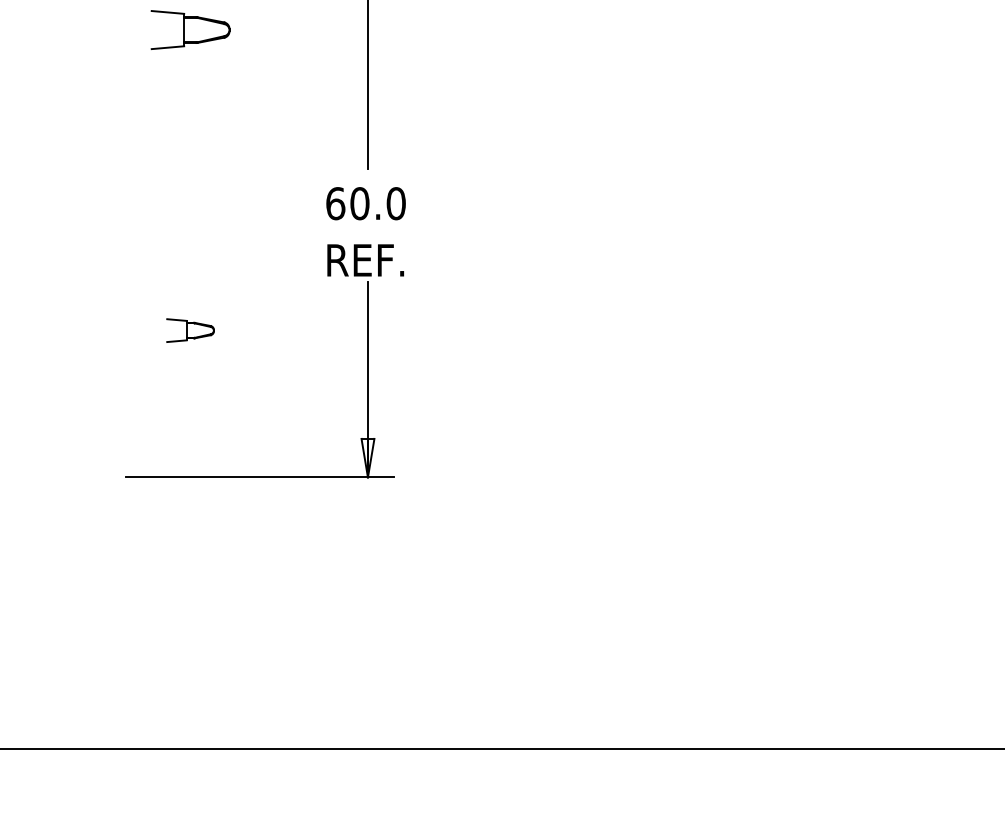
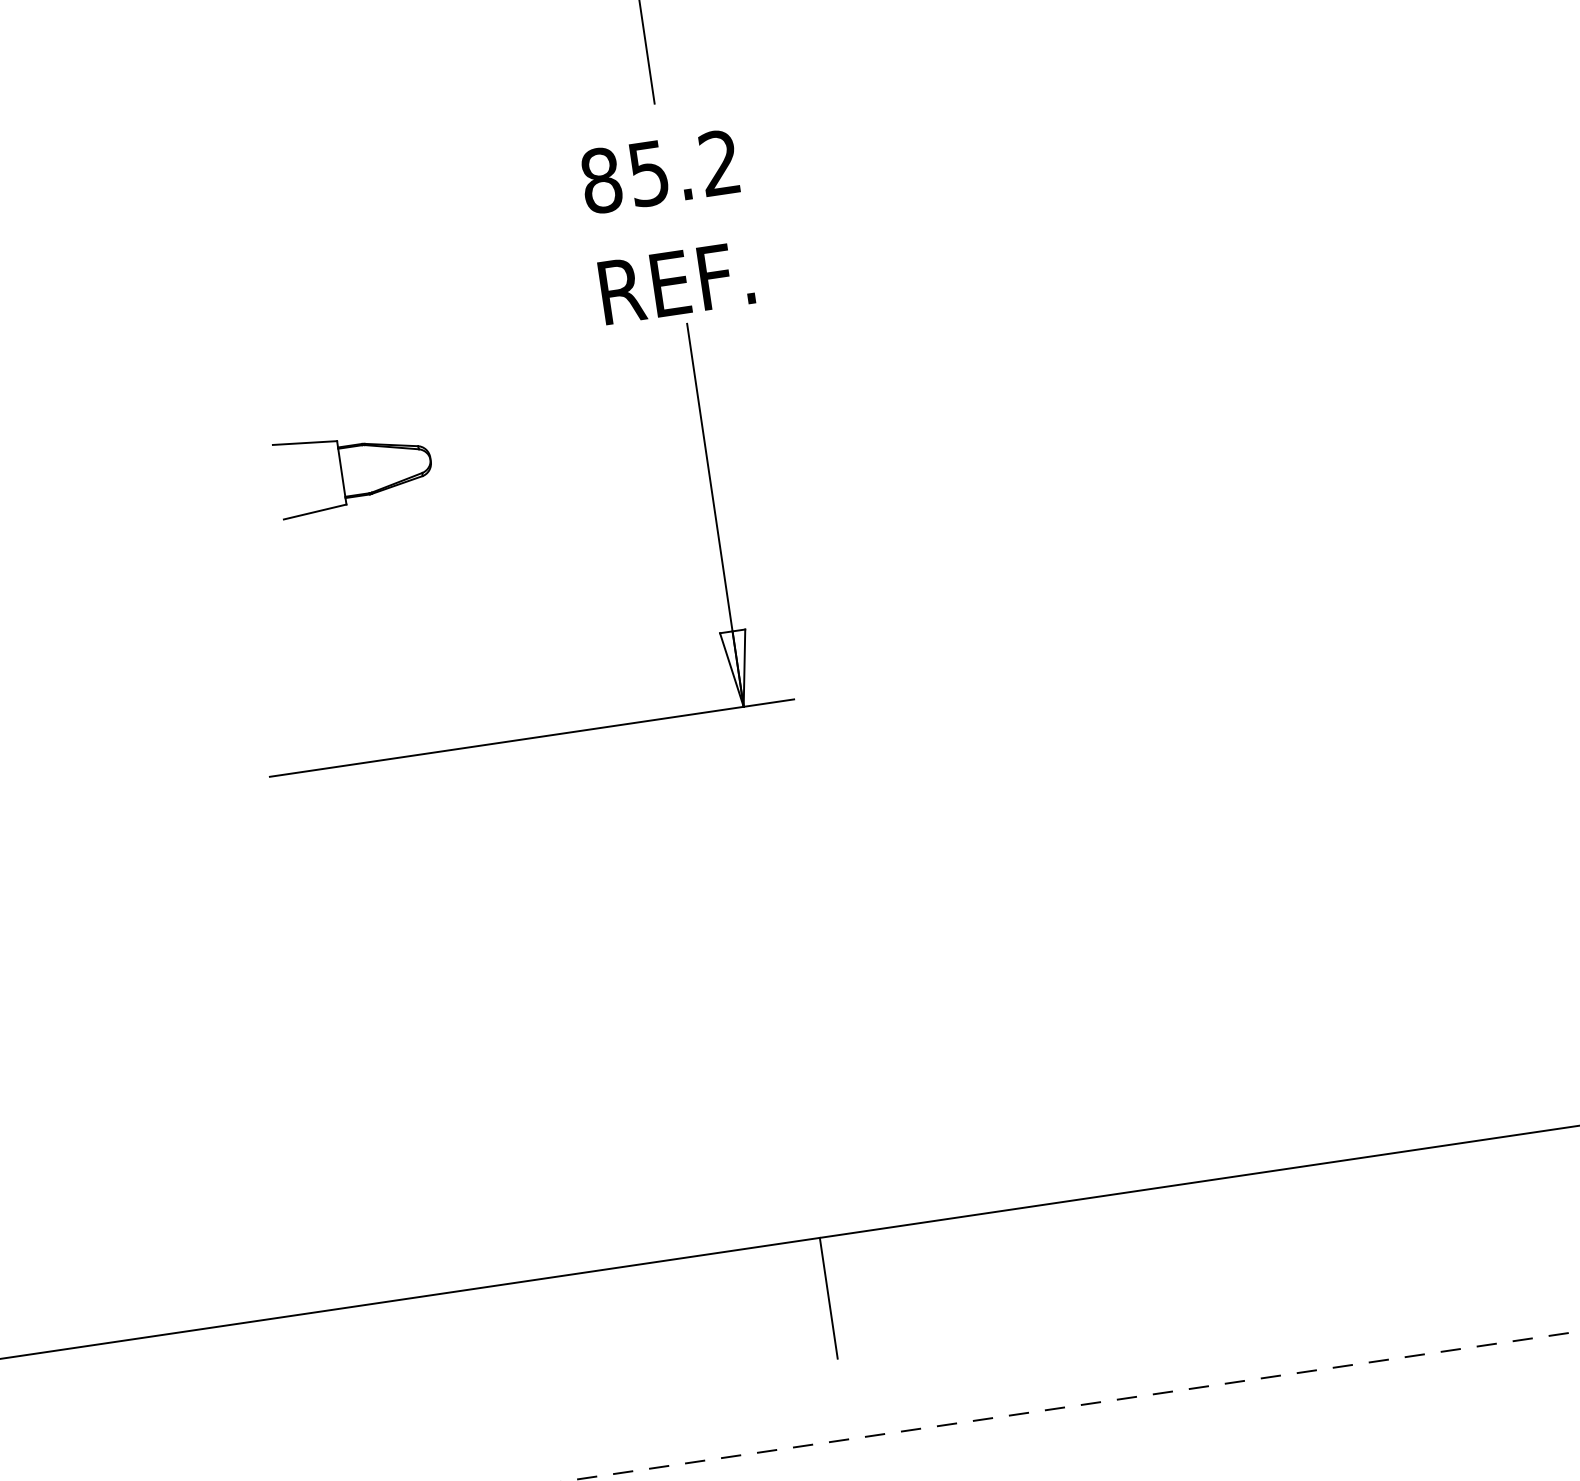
text: (365, 203) -> (659, 171), 60.0 -> 85.2
part: (190, 330) -> (354, 470), size x1.67
line: (366, 779) -> (828, 1298), added

